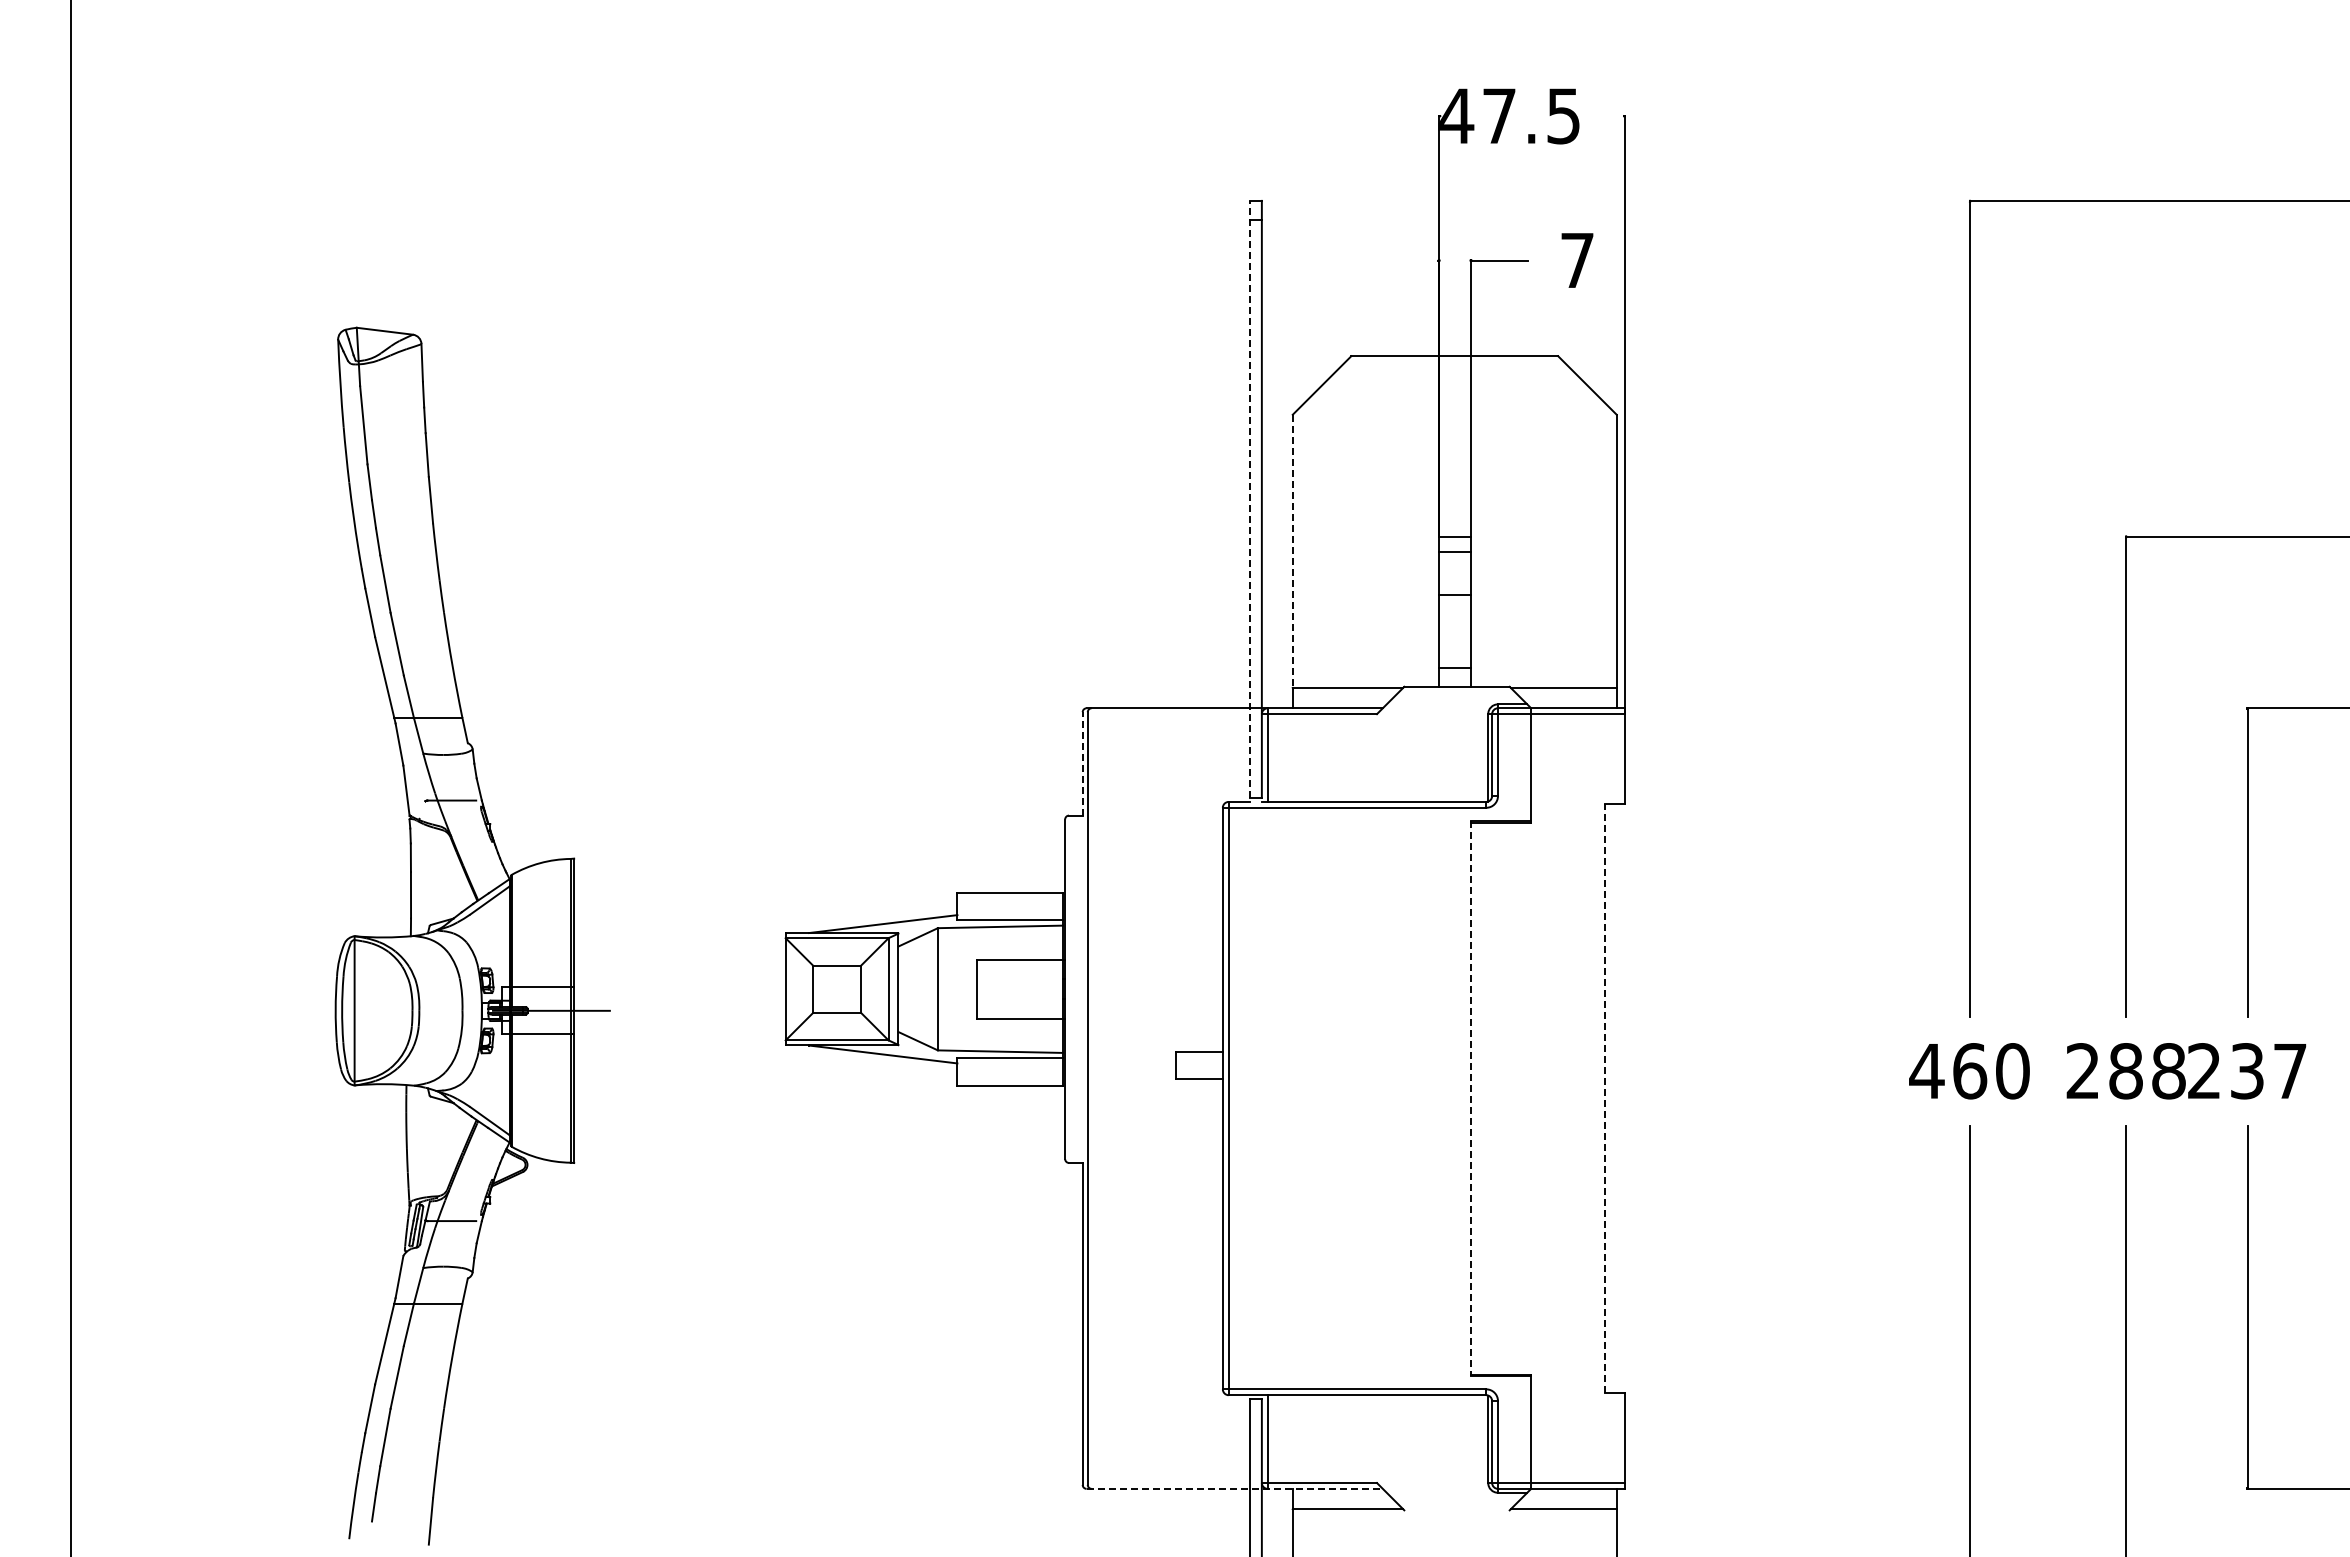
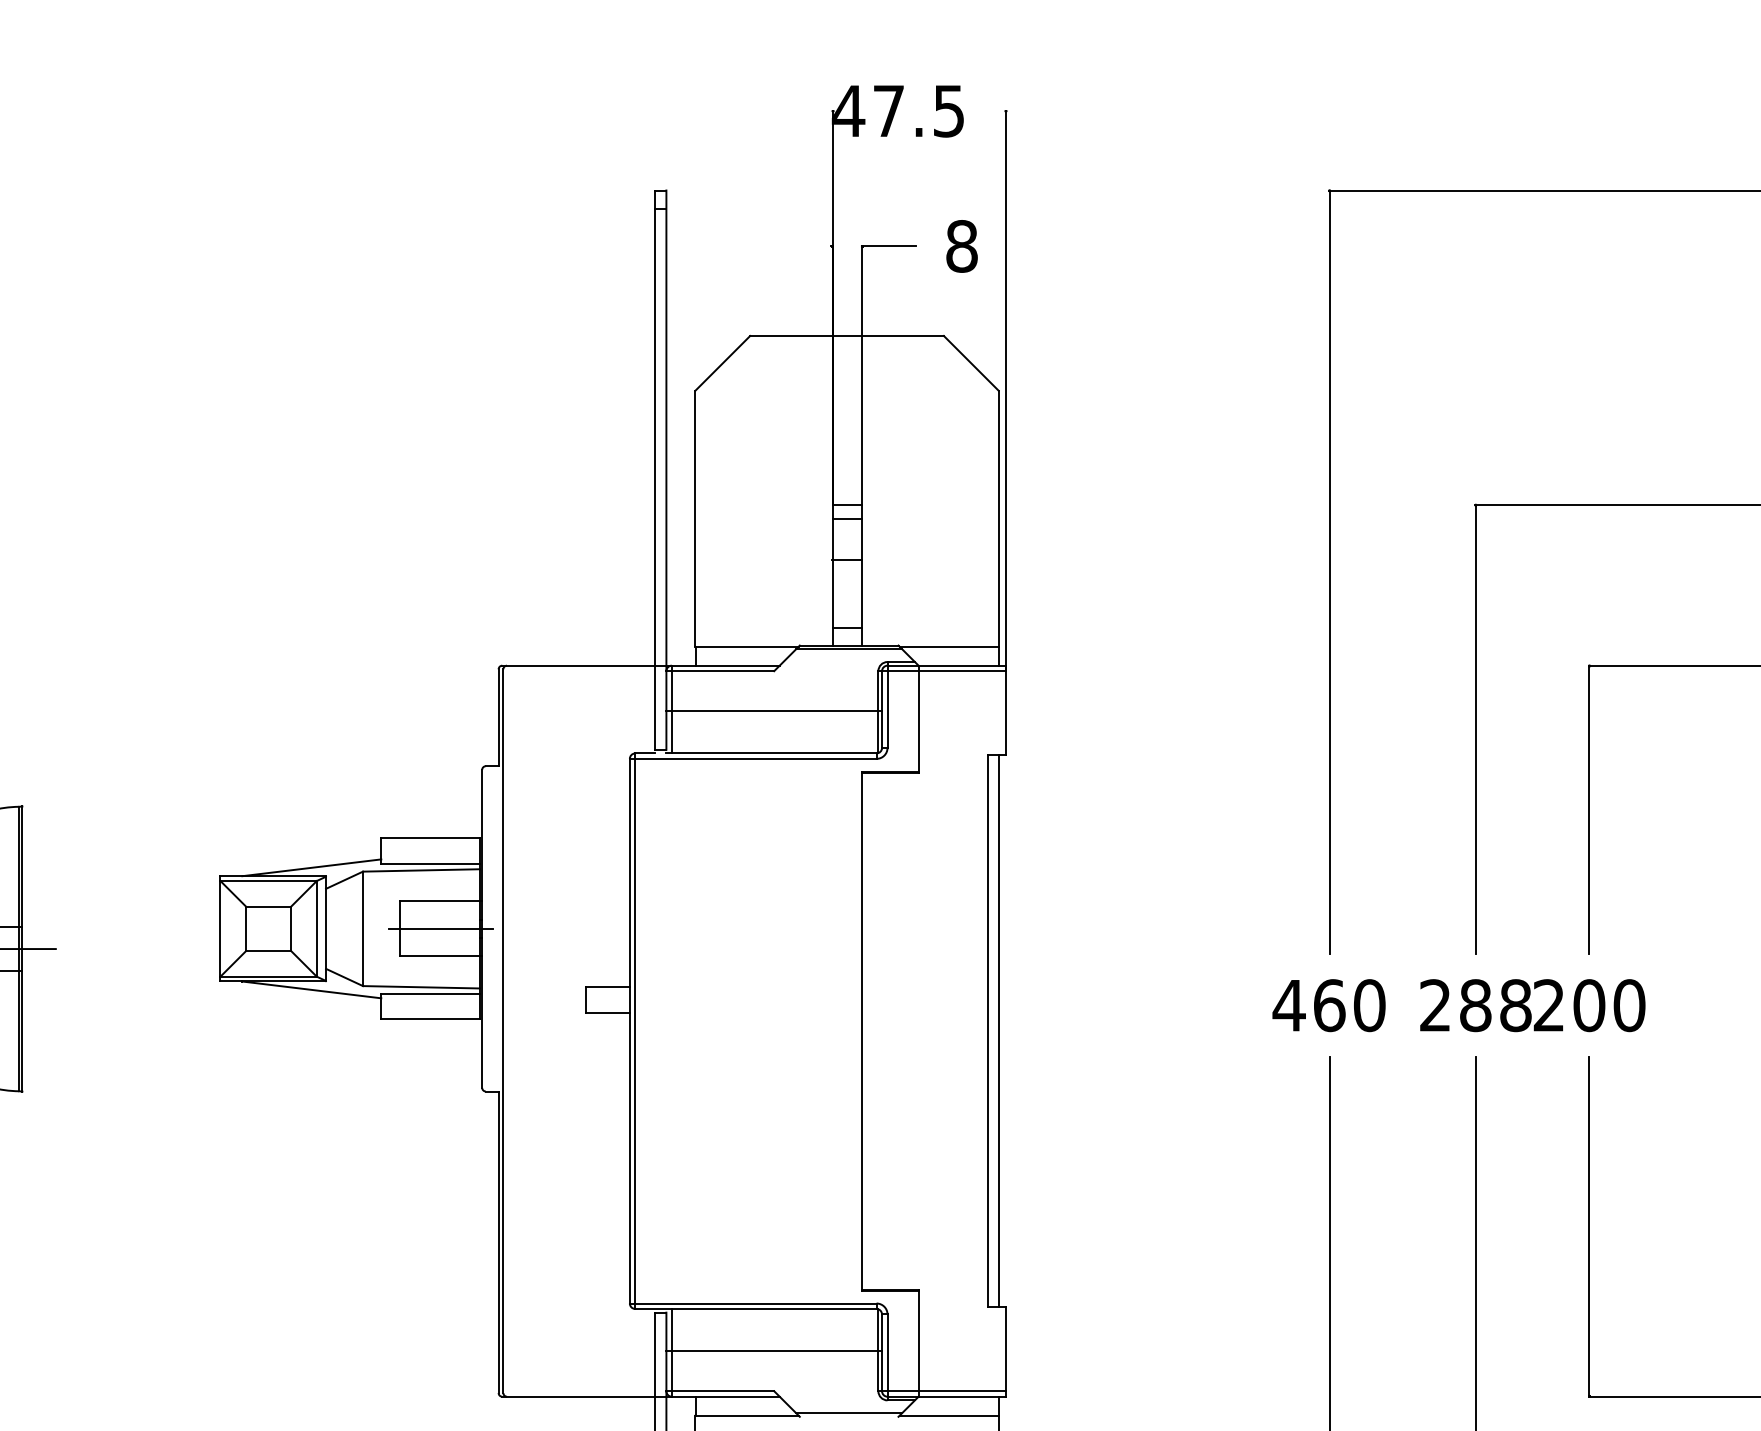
text: (1577, 260) -> (962, 246), 7 -> 8
line: (1250, 499) -> (655, 470), dashed -> solid
line: (1292, 551) -> (695, 518), dashed -> solid
line: (1456, 690) -> (848, 649), added
line: (1376, 757) -> (773, 711), added
line: (1082, 763) -> (498, 717), dashed -> solid
line: (1020, 989) -> (440, 929), added
text: (2268, 1071) -> (1609, 1005), 237 -> 200
line: (1605, 1098) -> (988, 1031), dashed -> solid
line: (1617, 1098) -> (999, 1031), added
line: (1470, 1099) -> (861, 1032), dashed -> solid
line: (1376, 1440) -> (773, 1351), added
line: (1235, 1488) -> (641, 1396), dashed -> solid
line: (1456, 1506) -> (848, 1413), added

